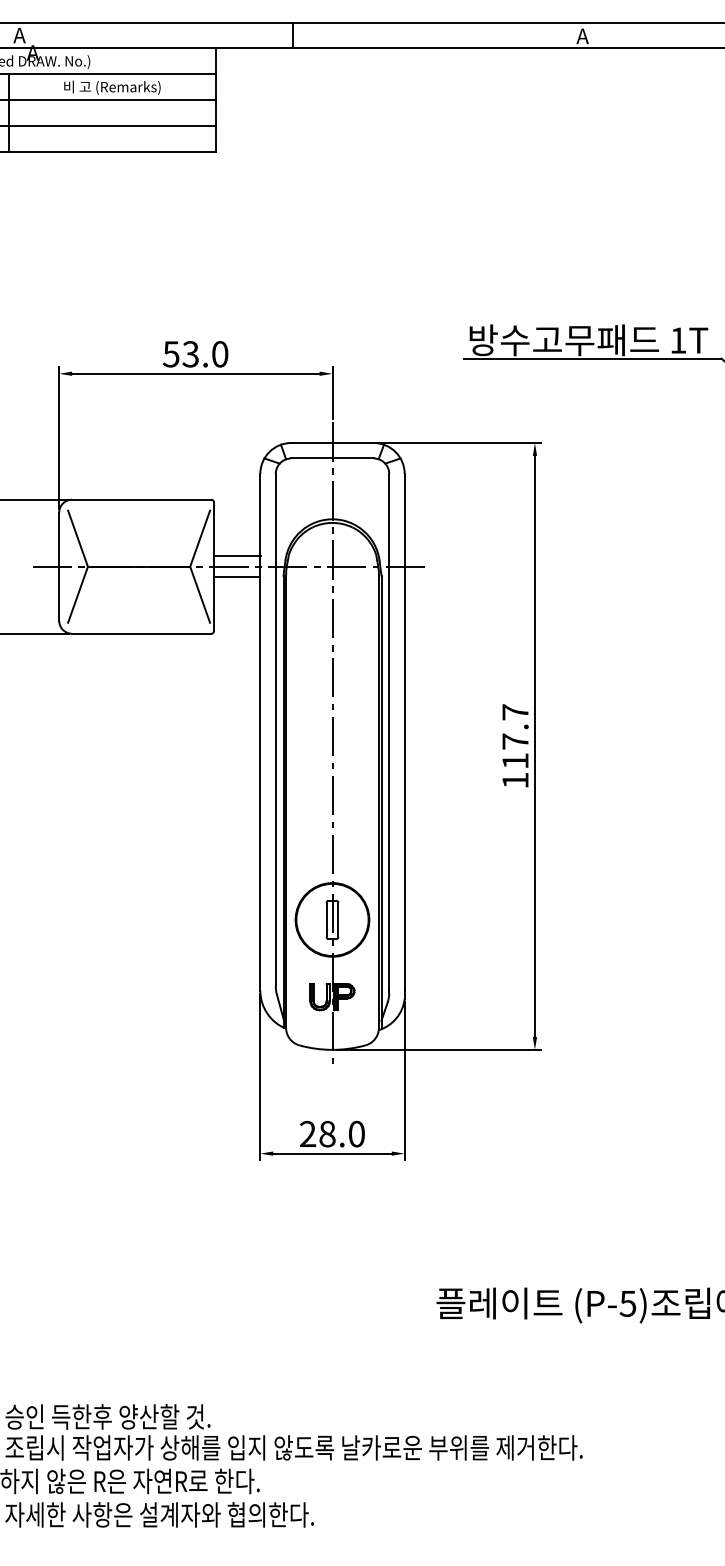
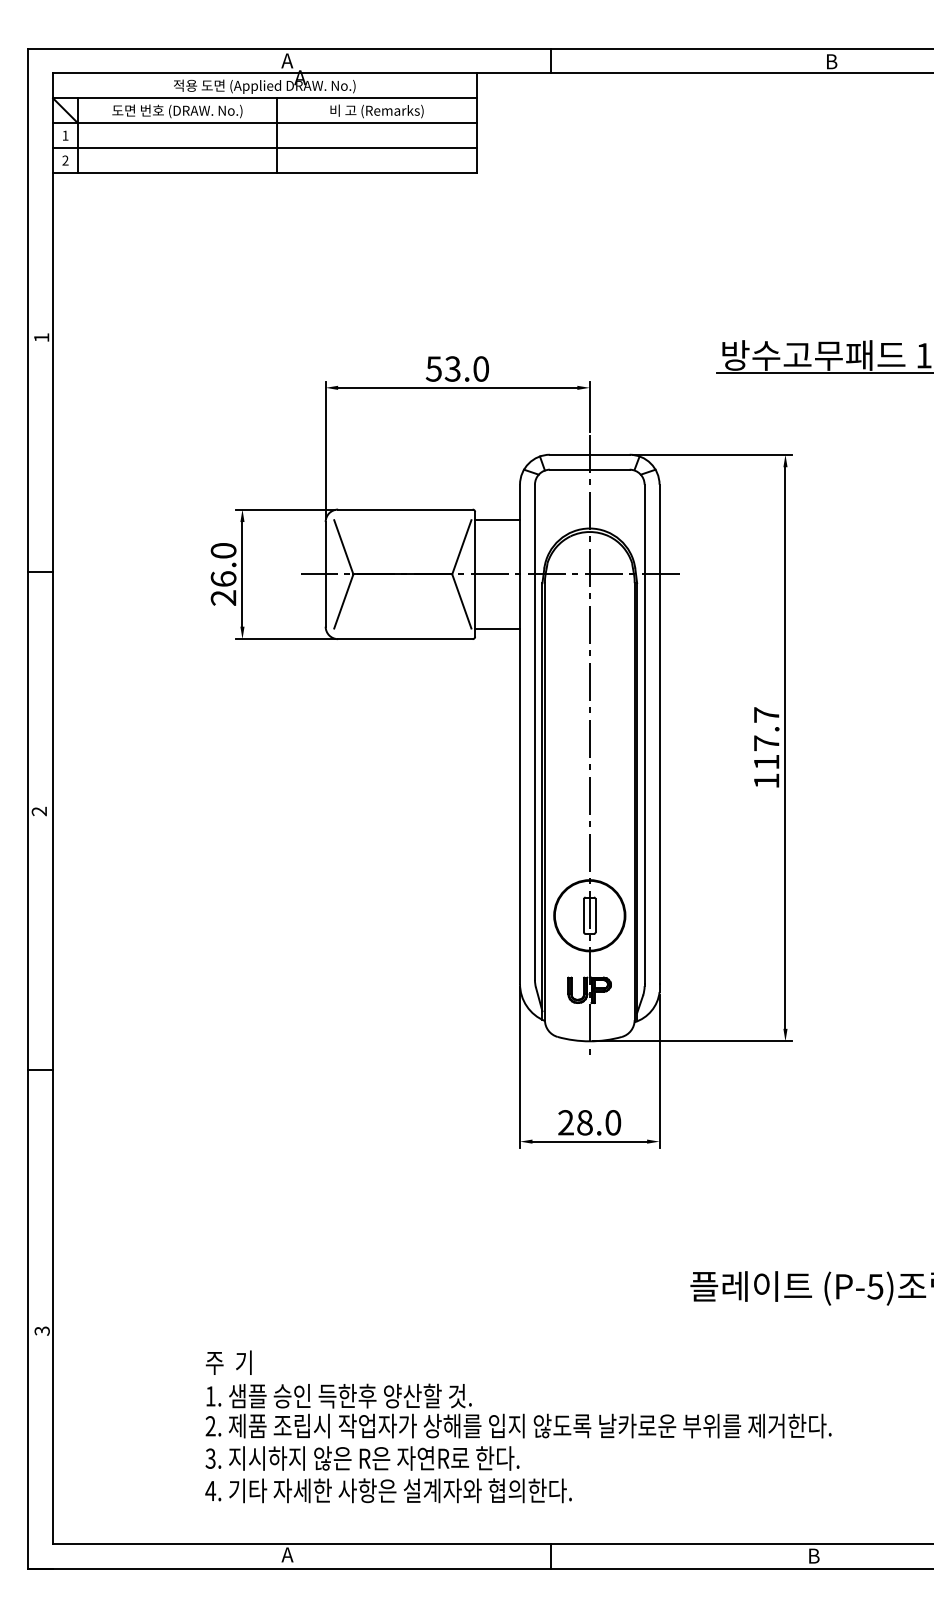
text: (582, 36) -> (831, 61), A -> B
line: (237, 555) -> (497, 519), moved
line: (237, 577) -> (497, 629), moved

